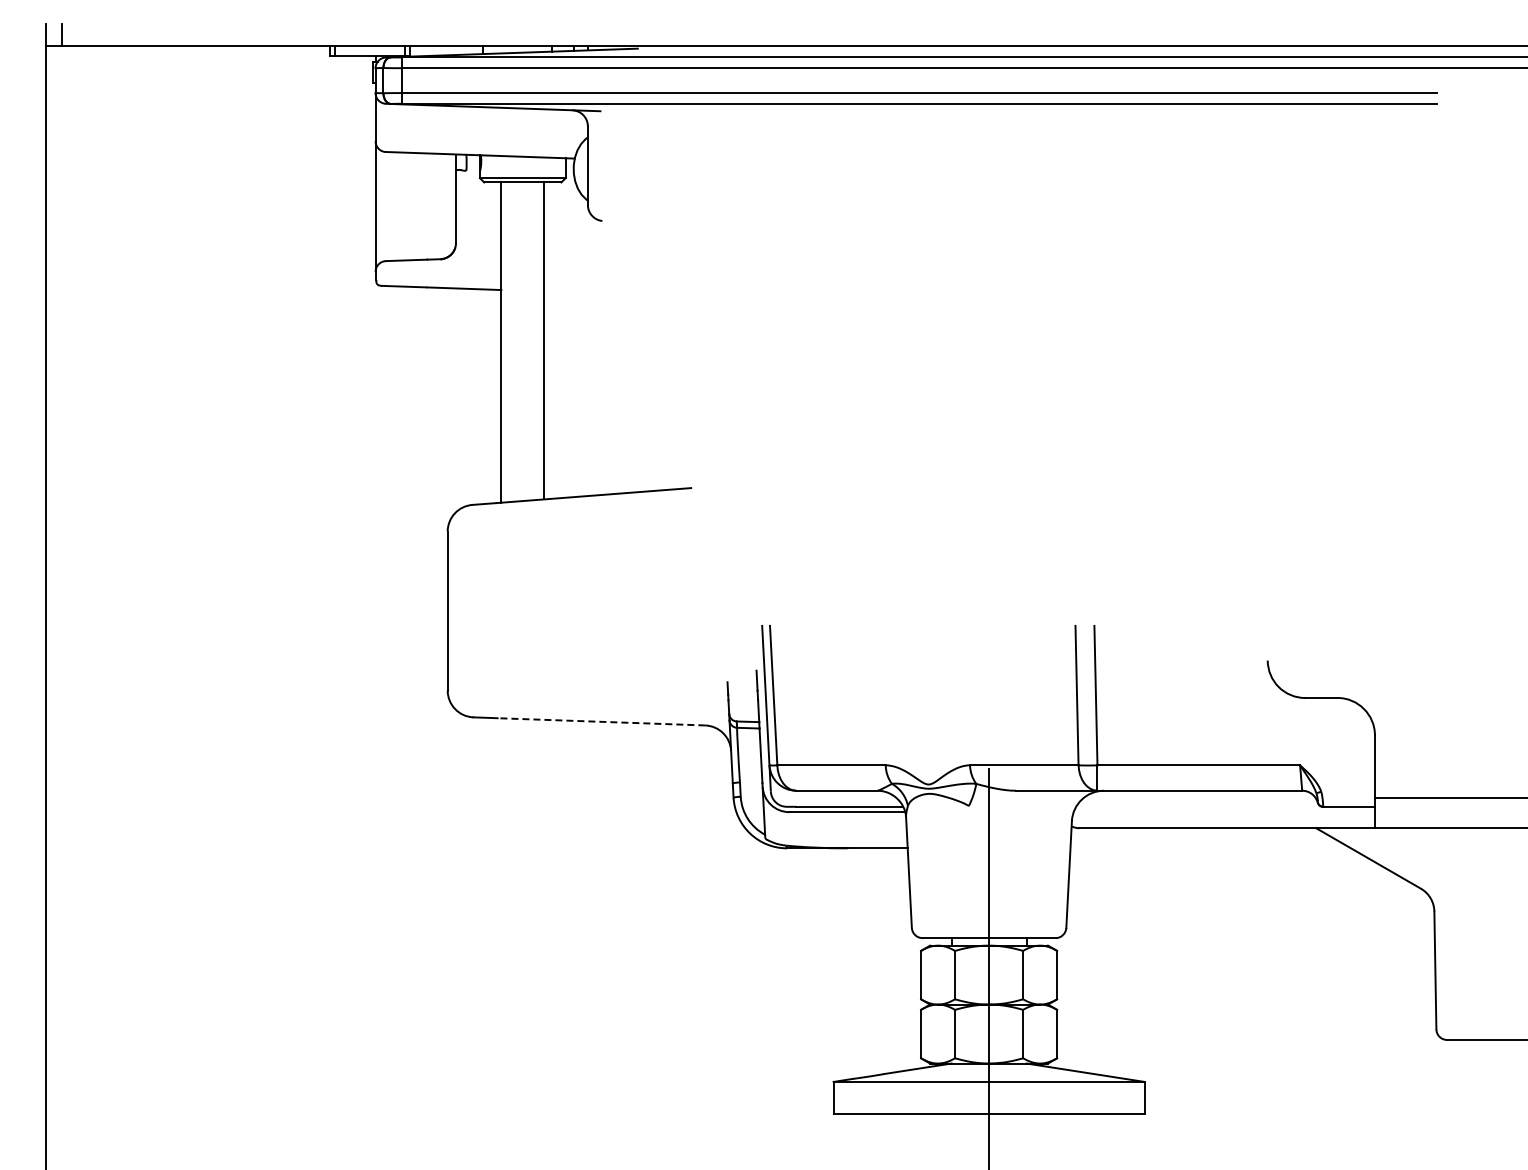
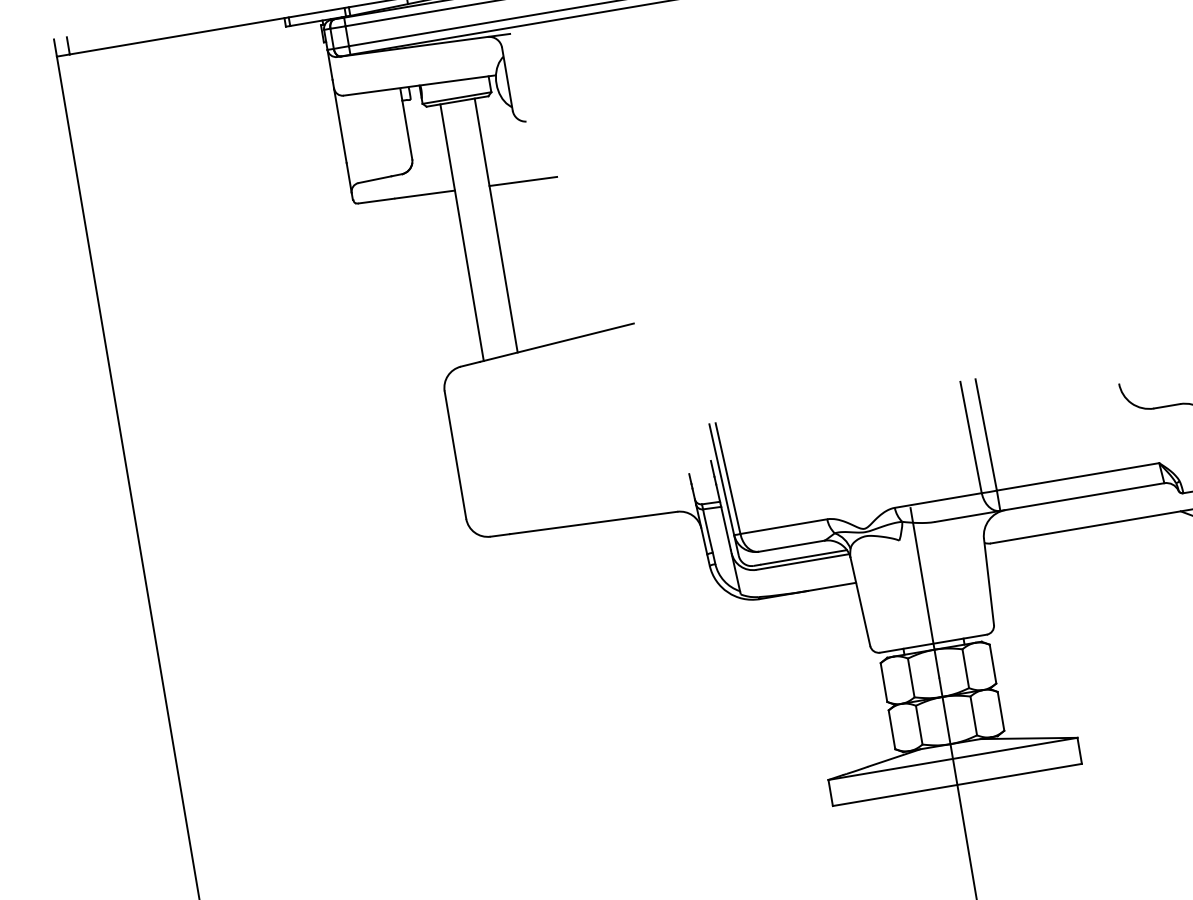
line: (586, 292) -> (523, 181), added
line: (601, 721) -> (593, 522), dashed -> solid

